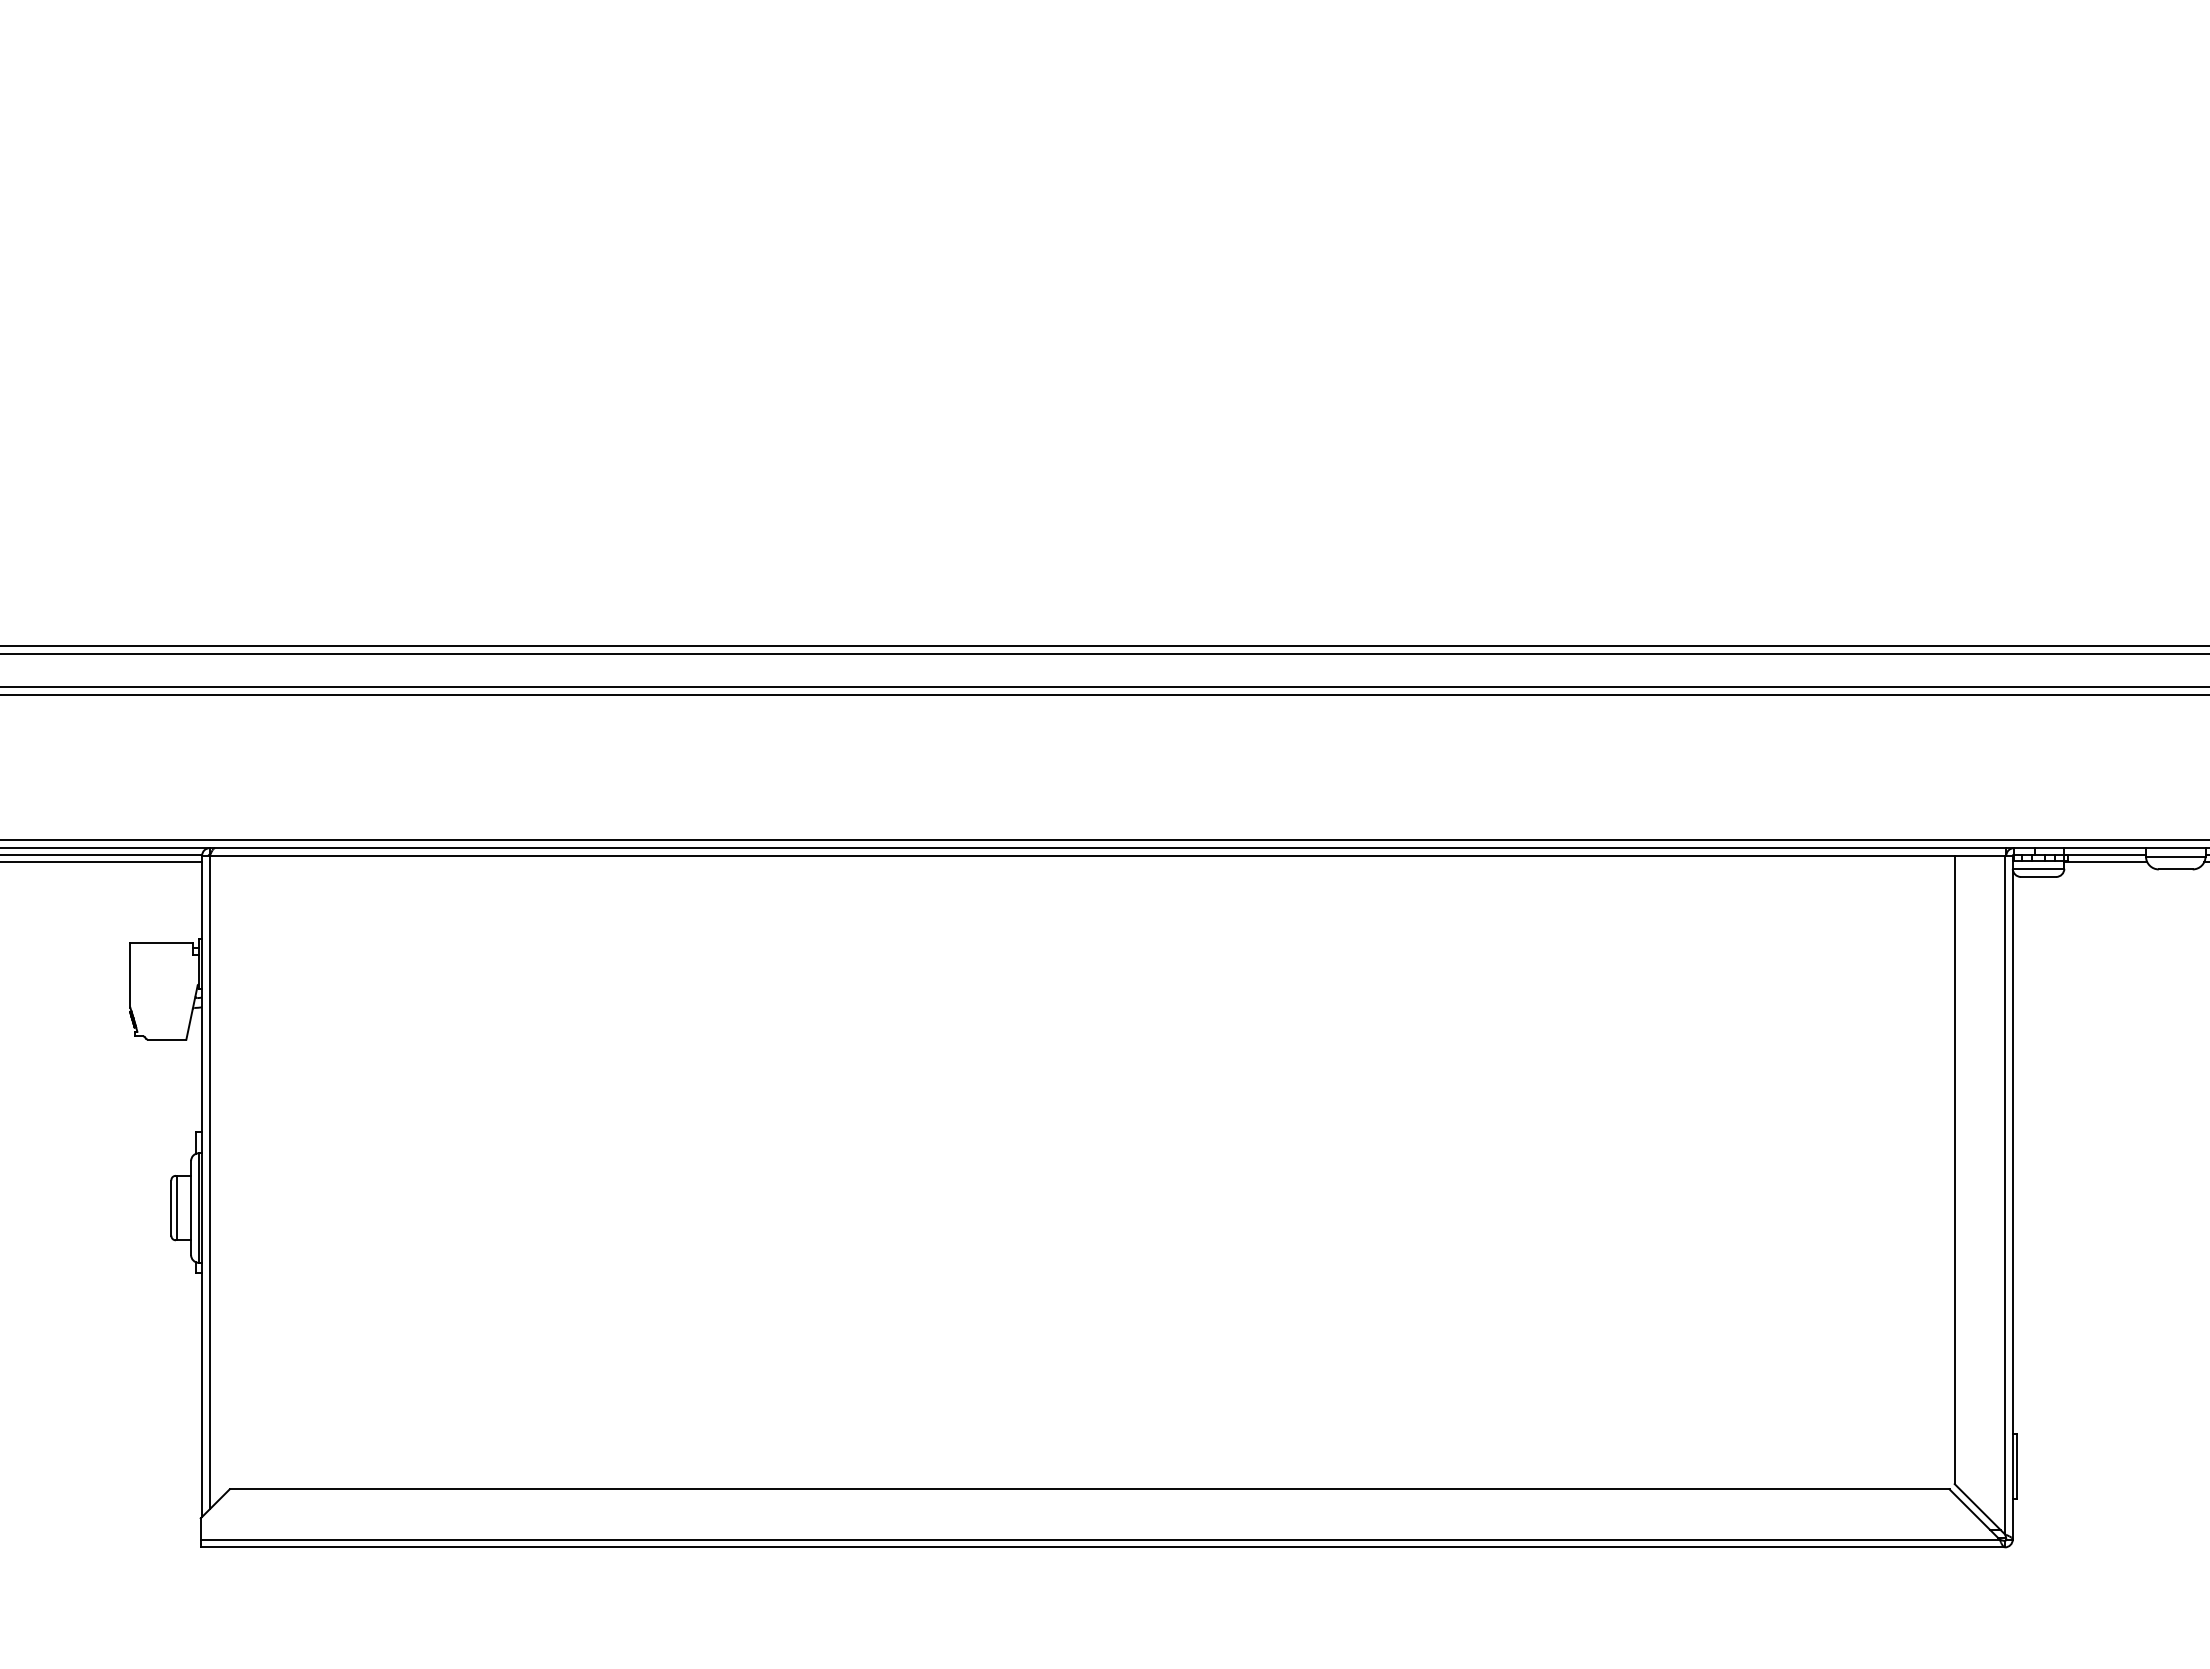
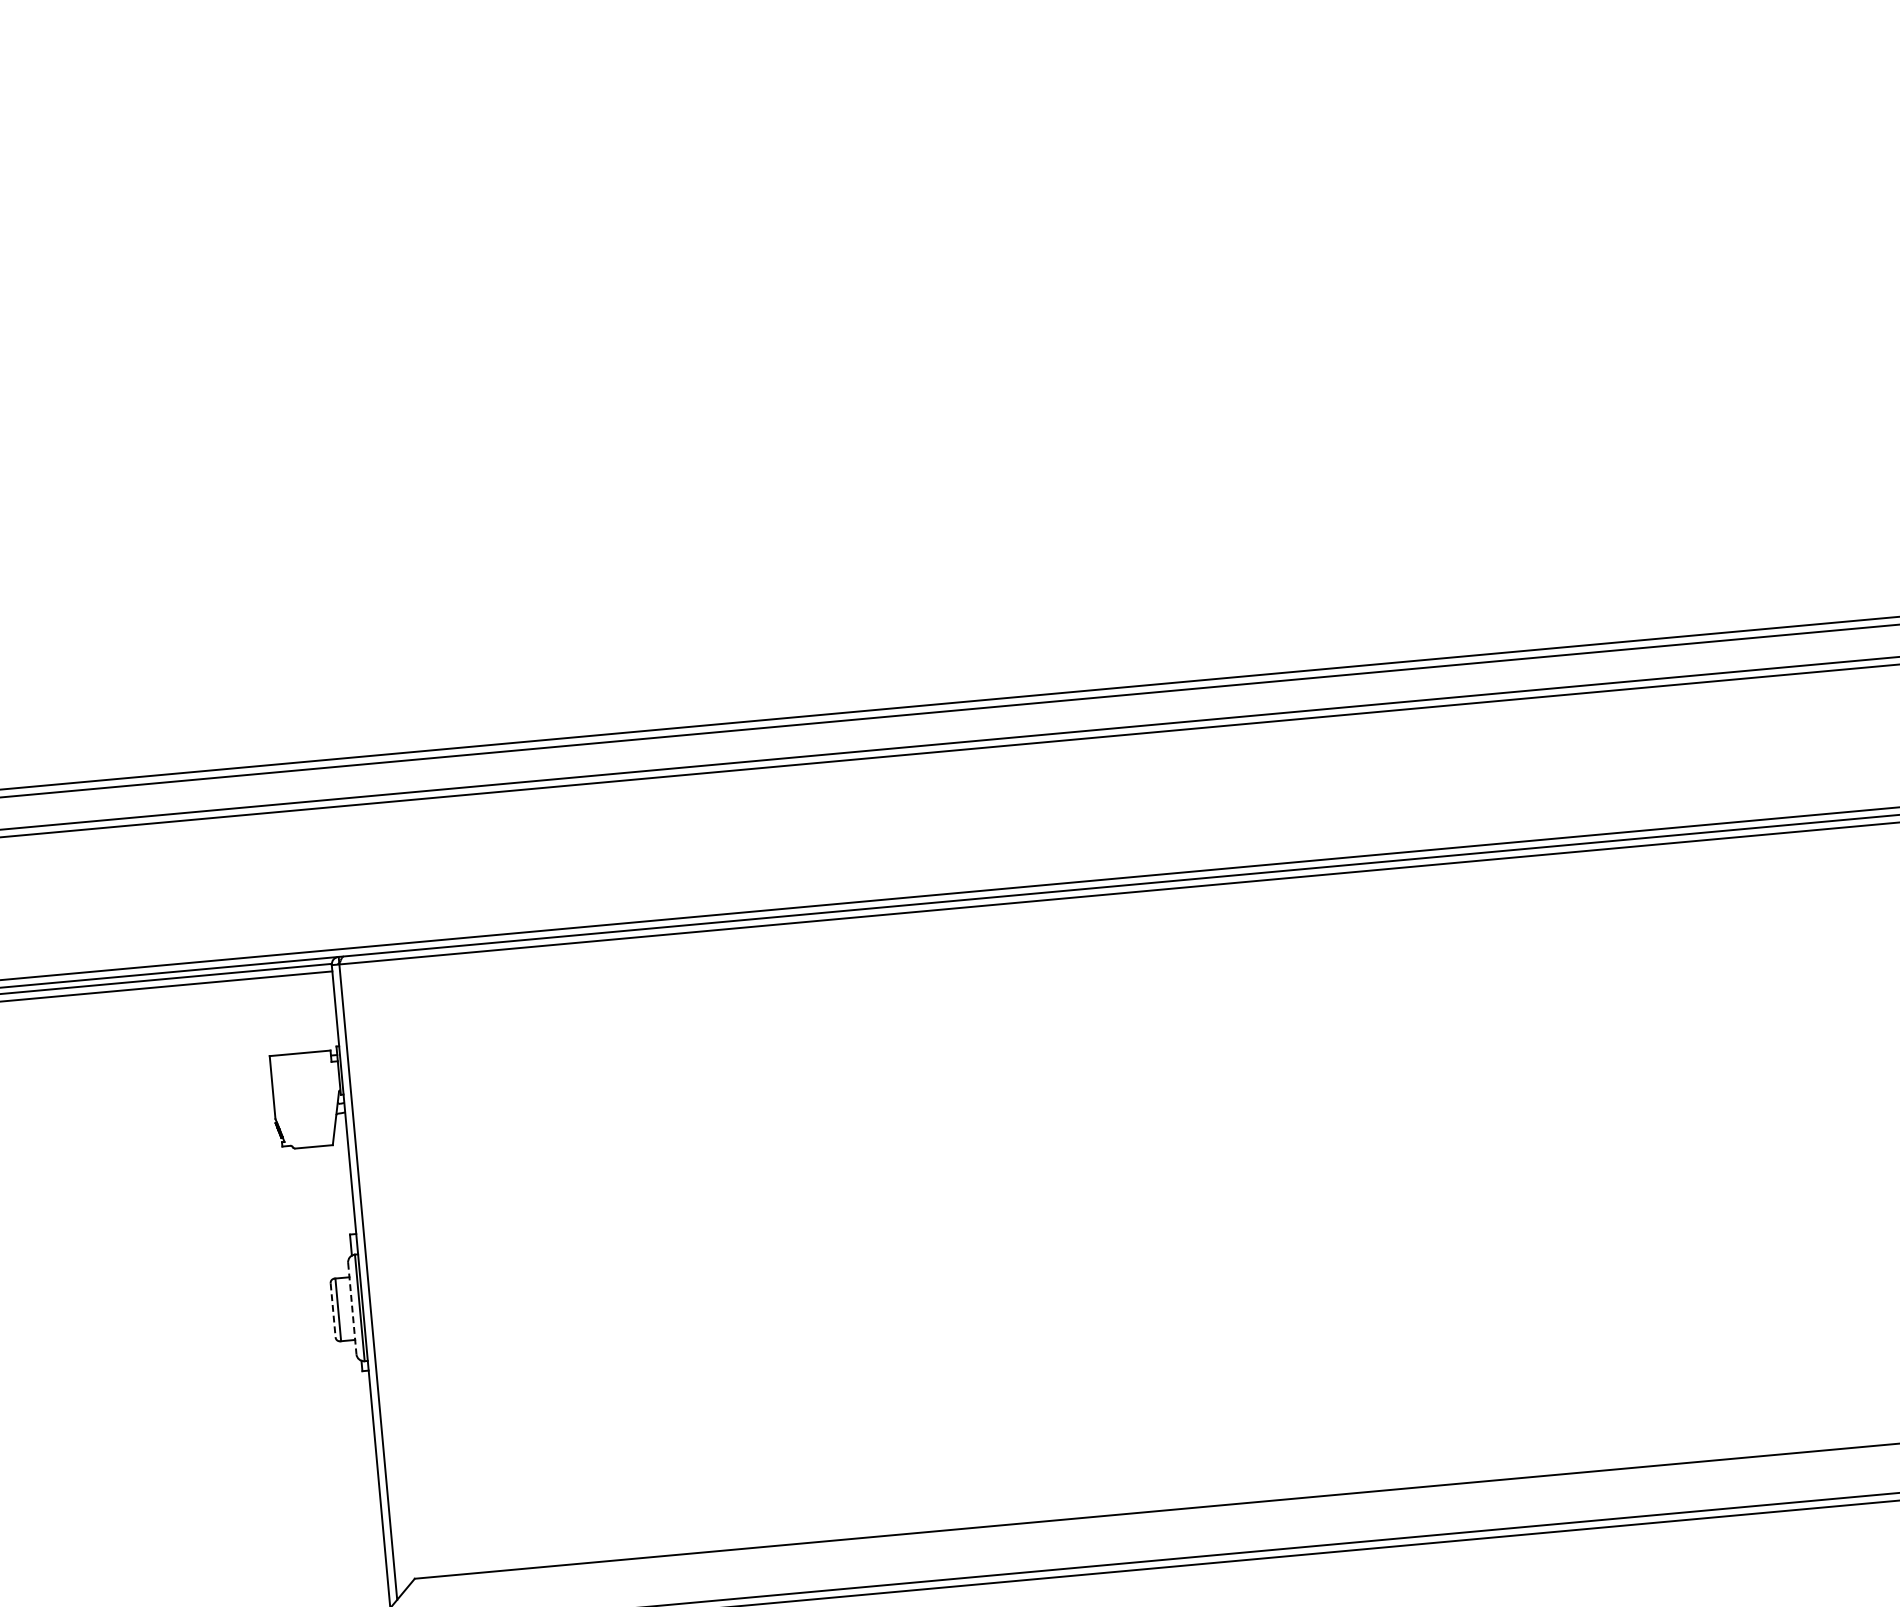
line: (171, 1208) -> (333, 1310), solid -> dashed
line: (191, 1208) -> (352, 1309), solid -> dashed

